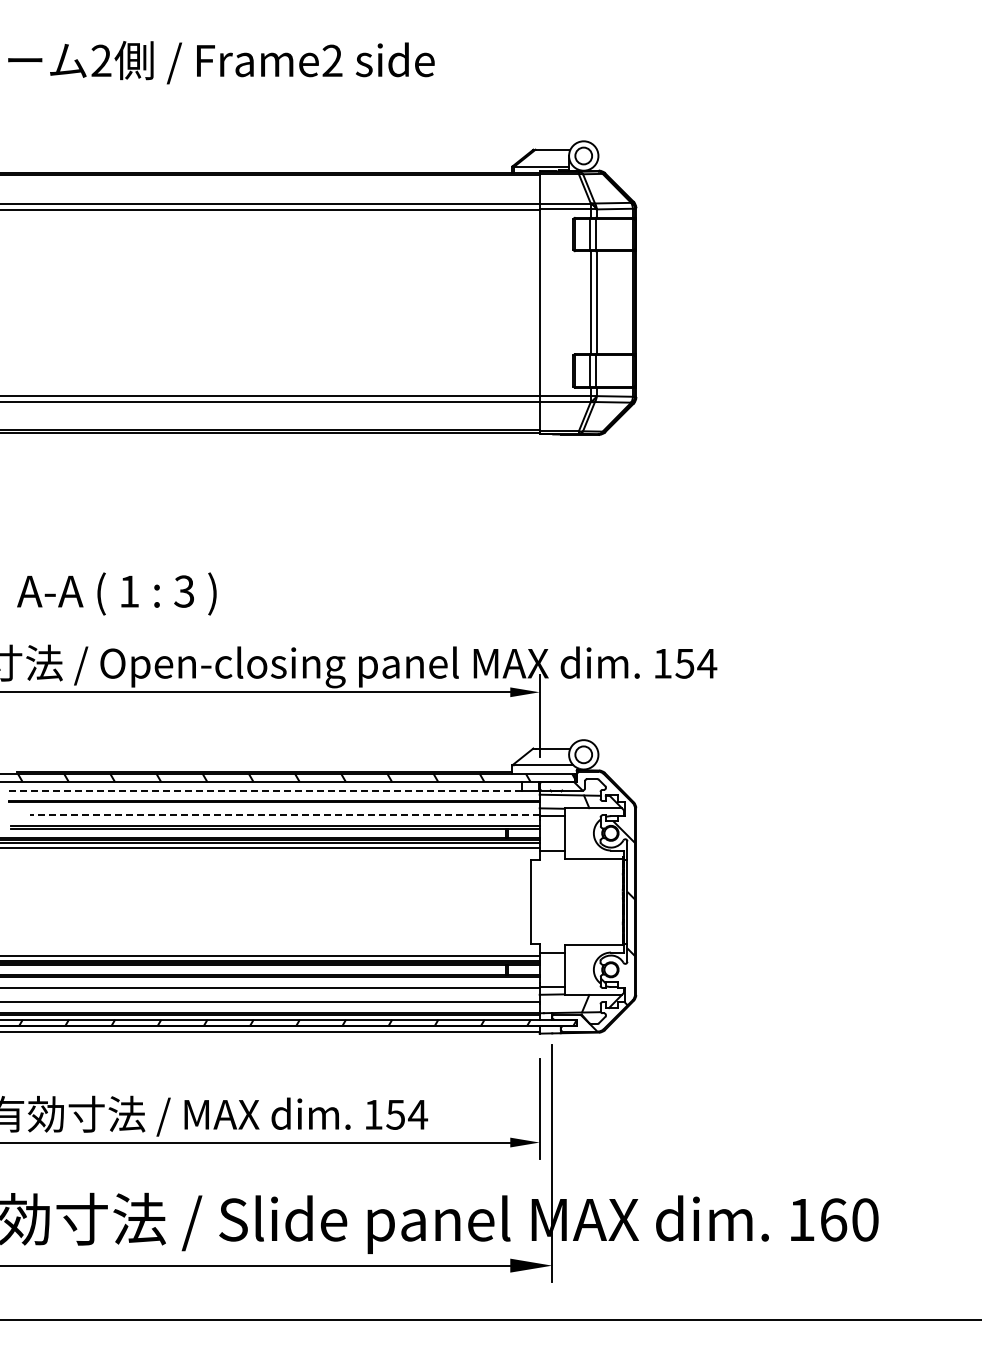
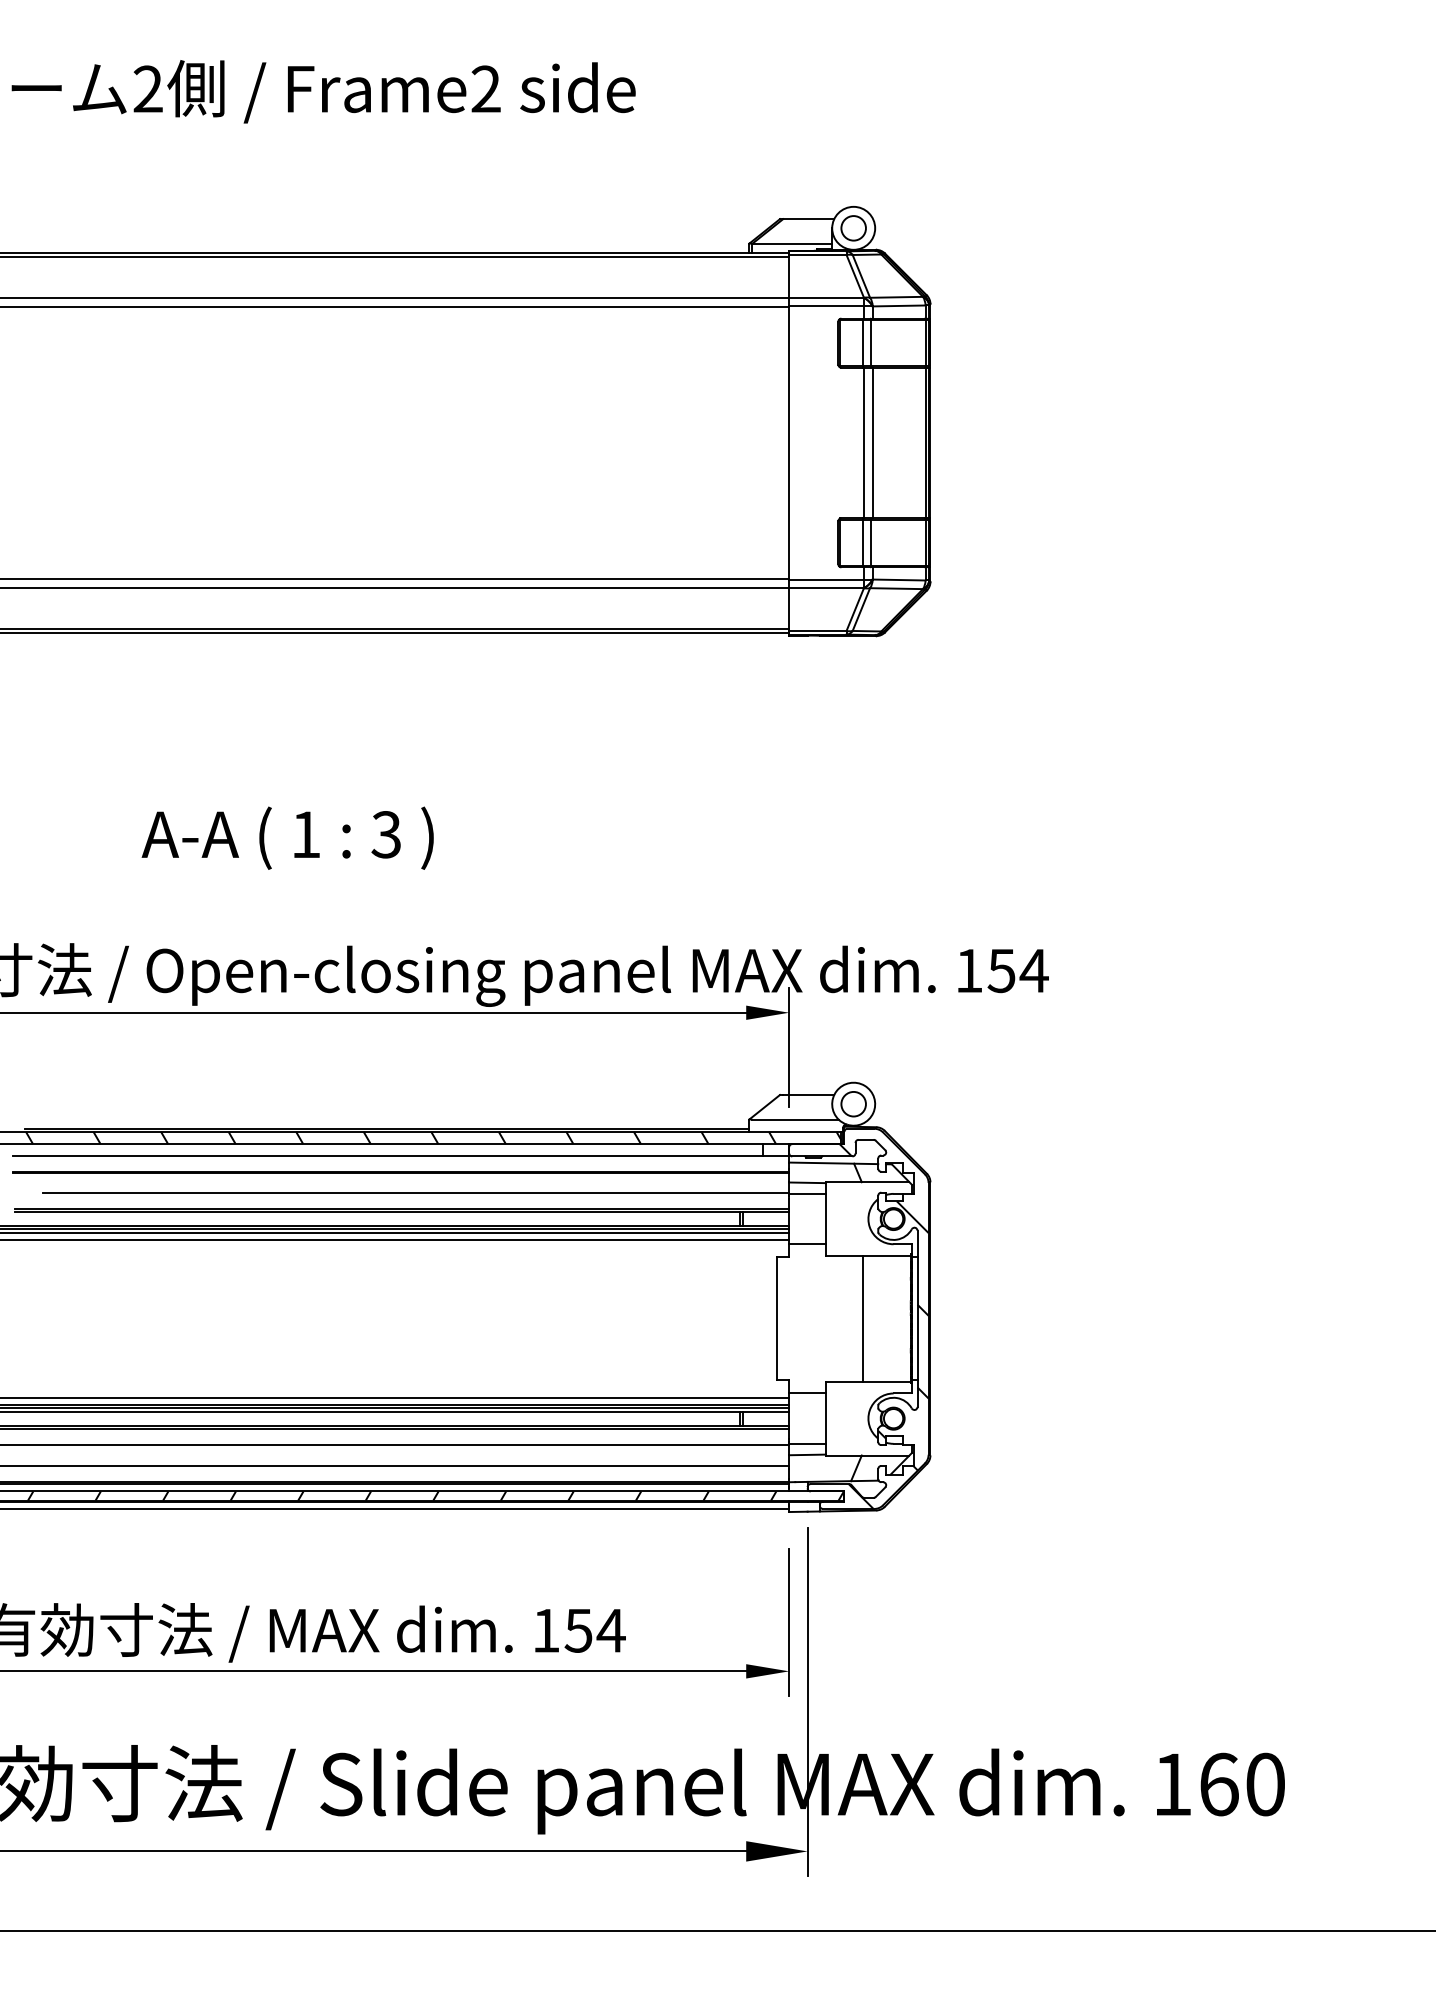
text: (116, 593) -> (287, 837), moved
line: (265, 790) -> (388, 1156), dashed -> solid
line: (284, 815) -> (415, 1192), dashed -> solid
line: (589, 901) -> (862, 1318), added

